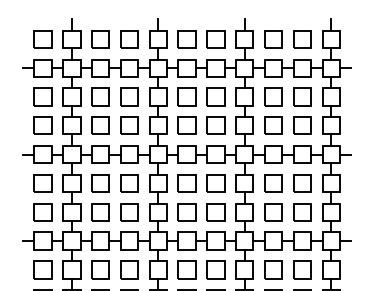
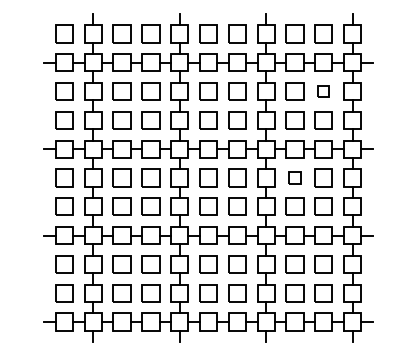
part: (302, 96) -> (323, 91), size x0.6
part: (273, 182) -> (294, 177), size x0.7

